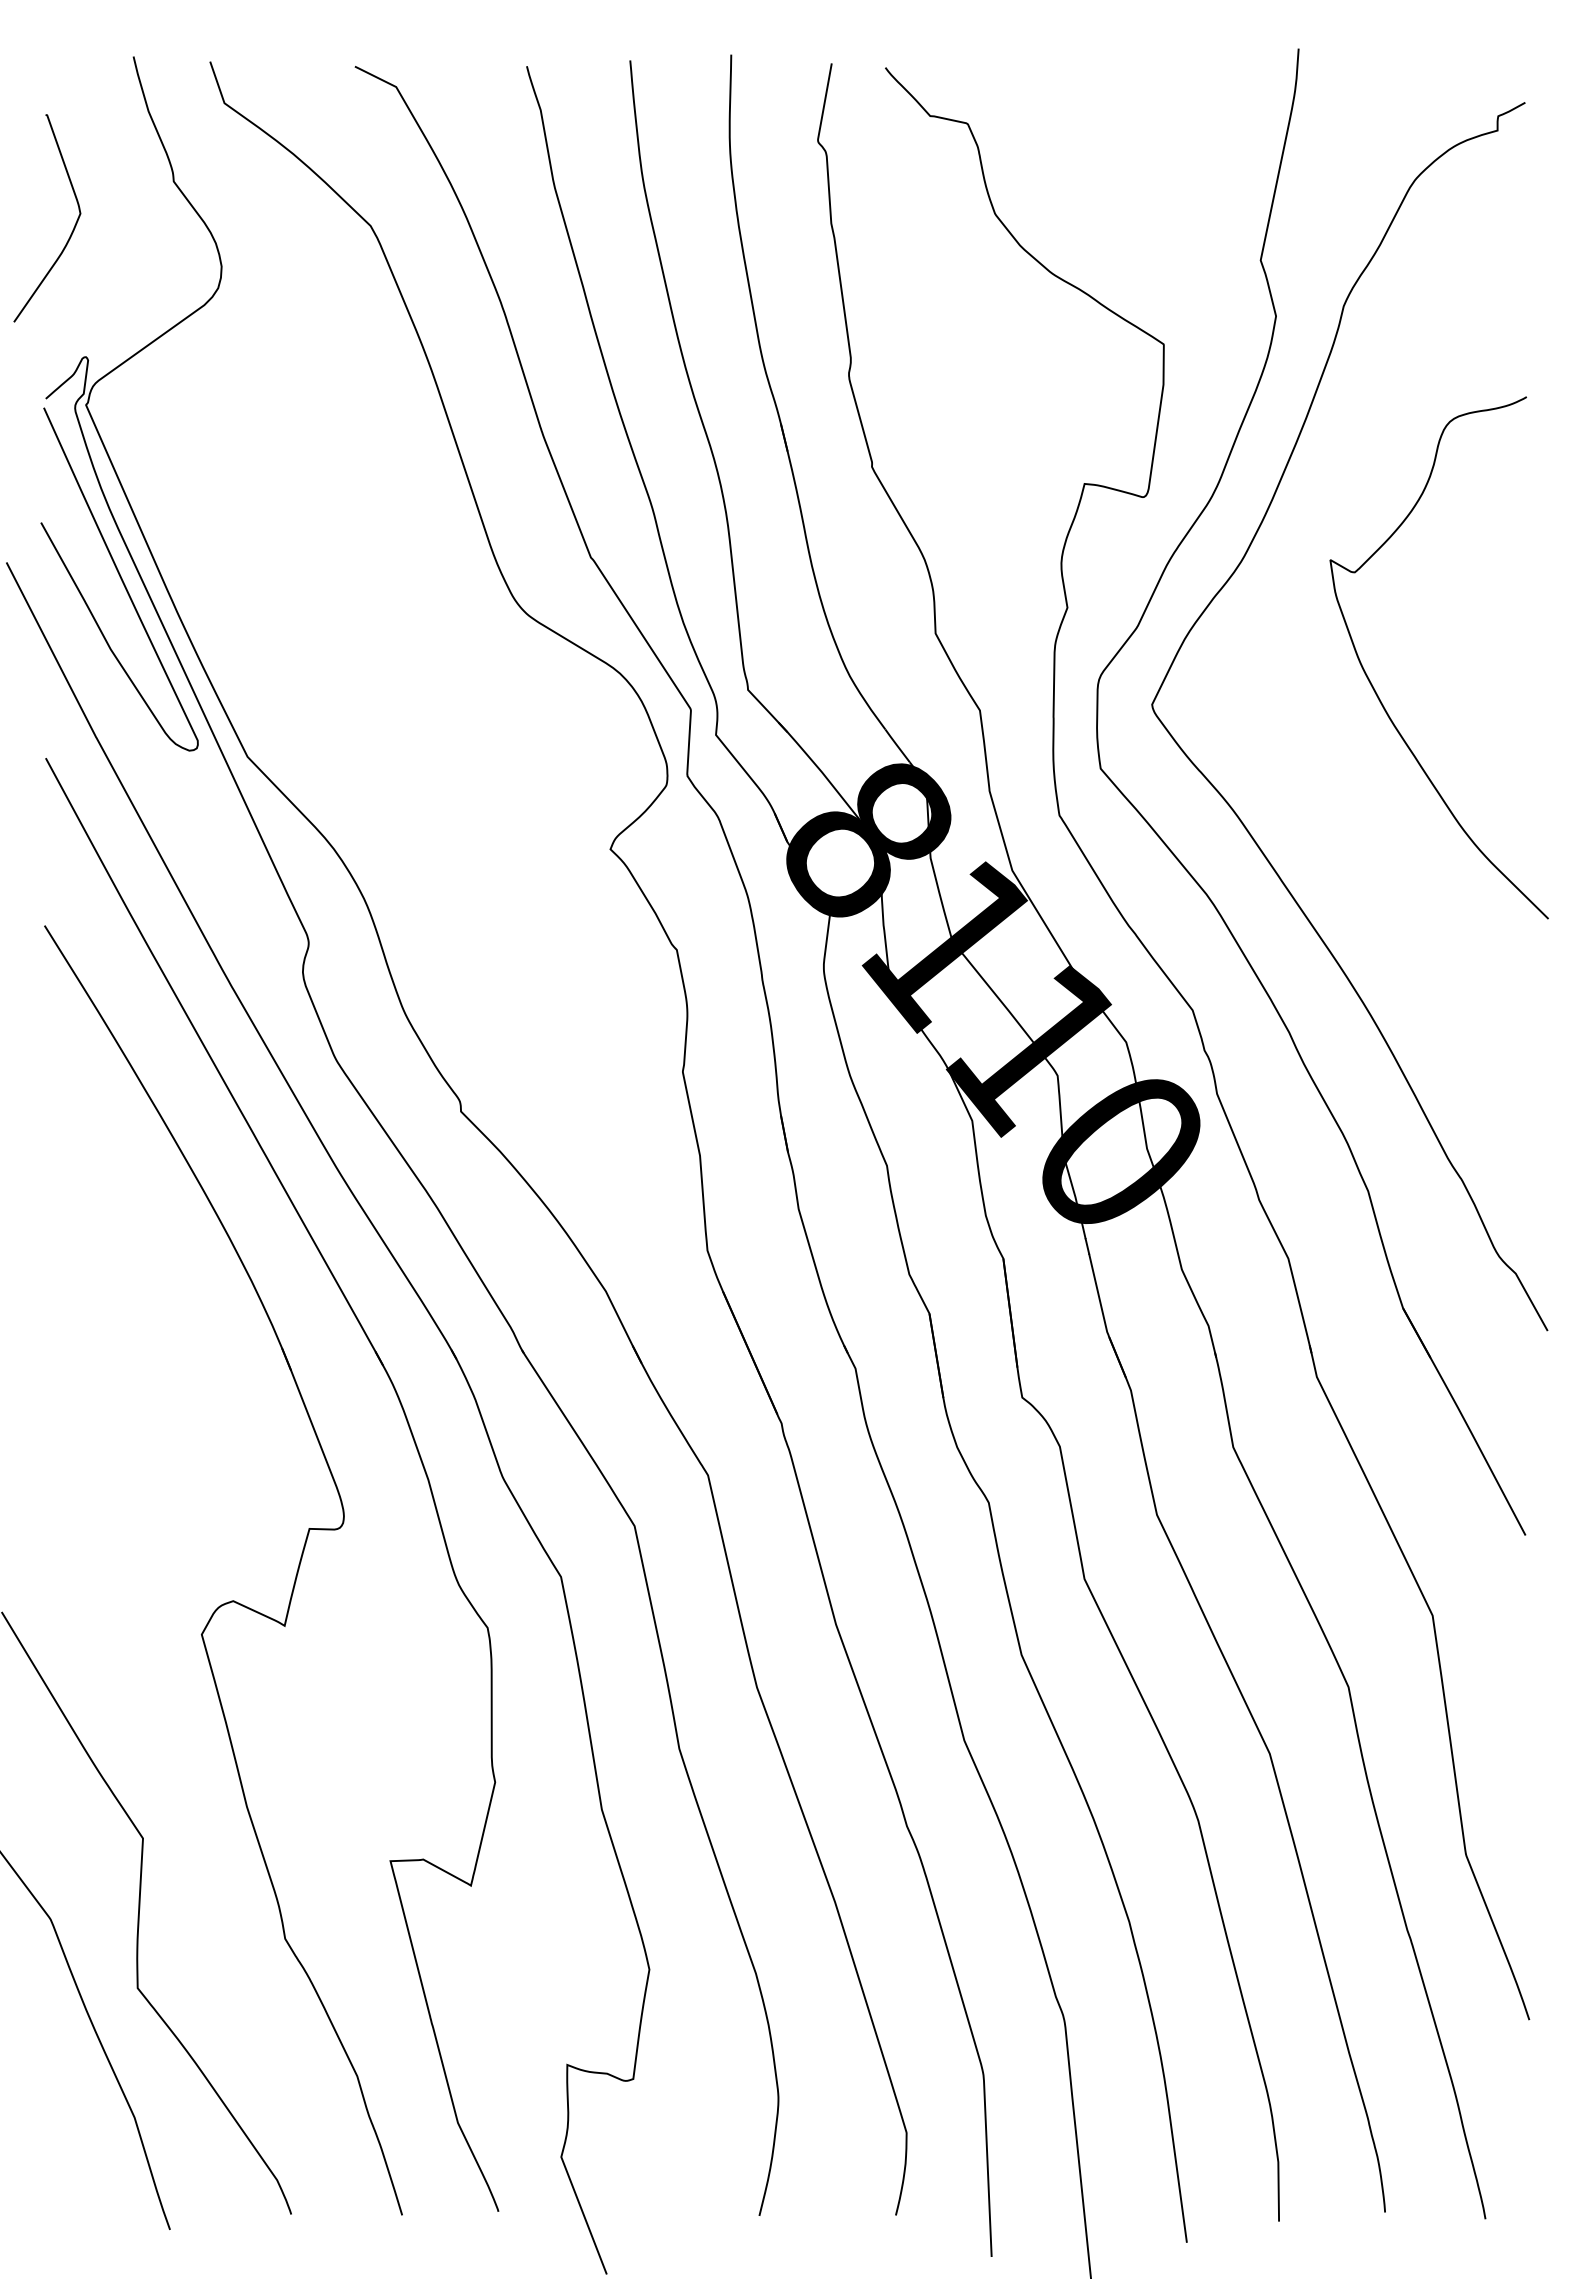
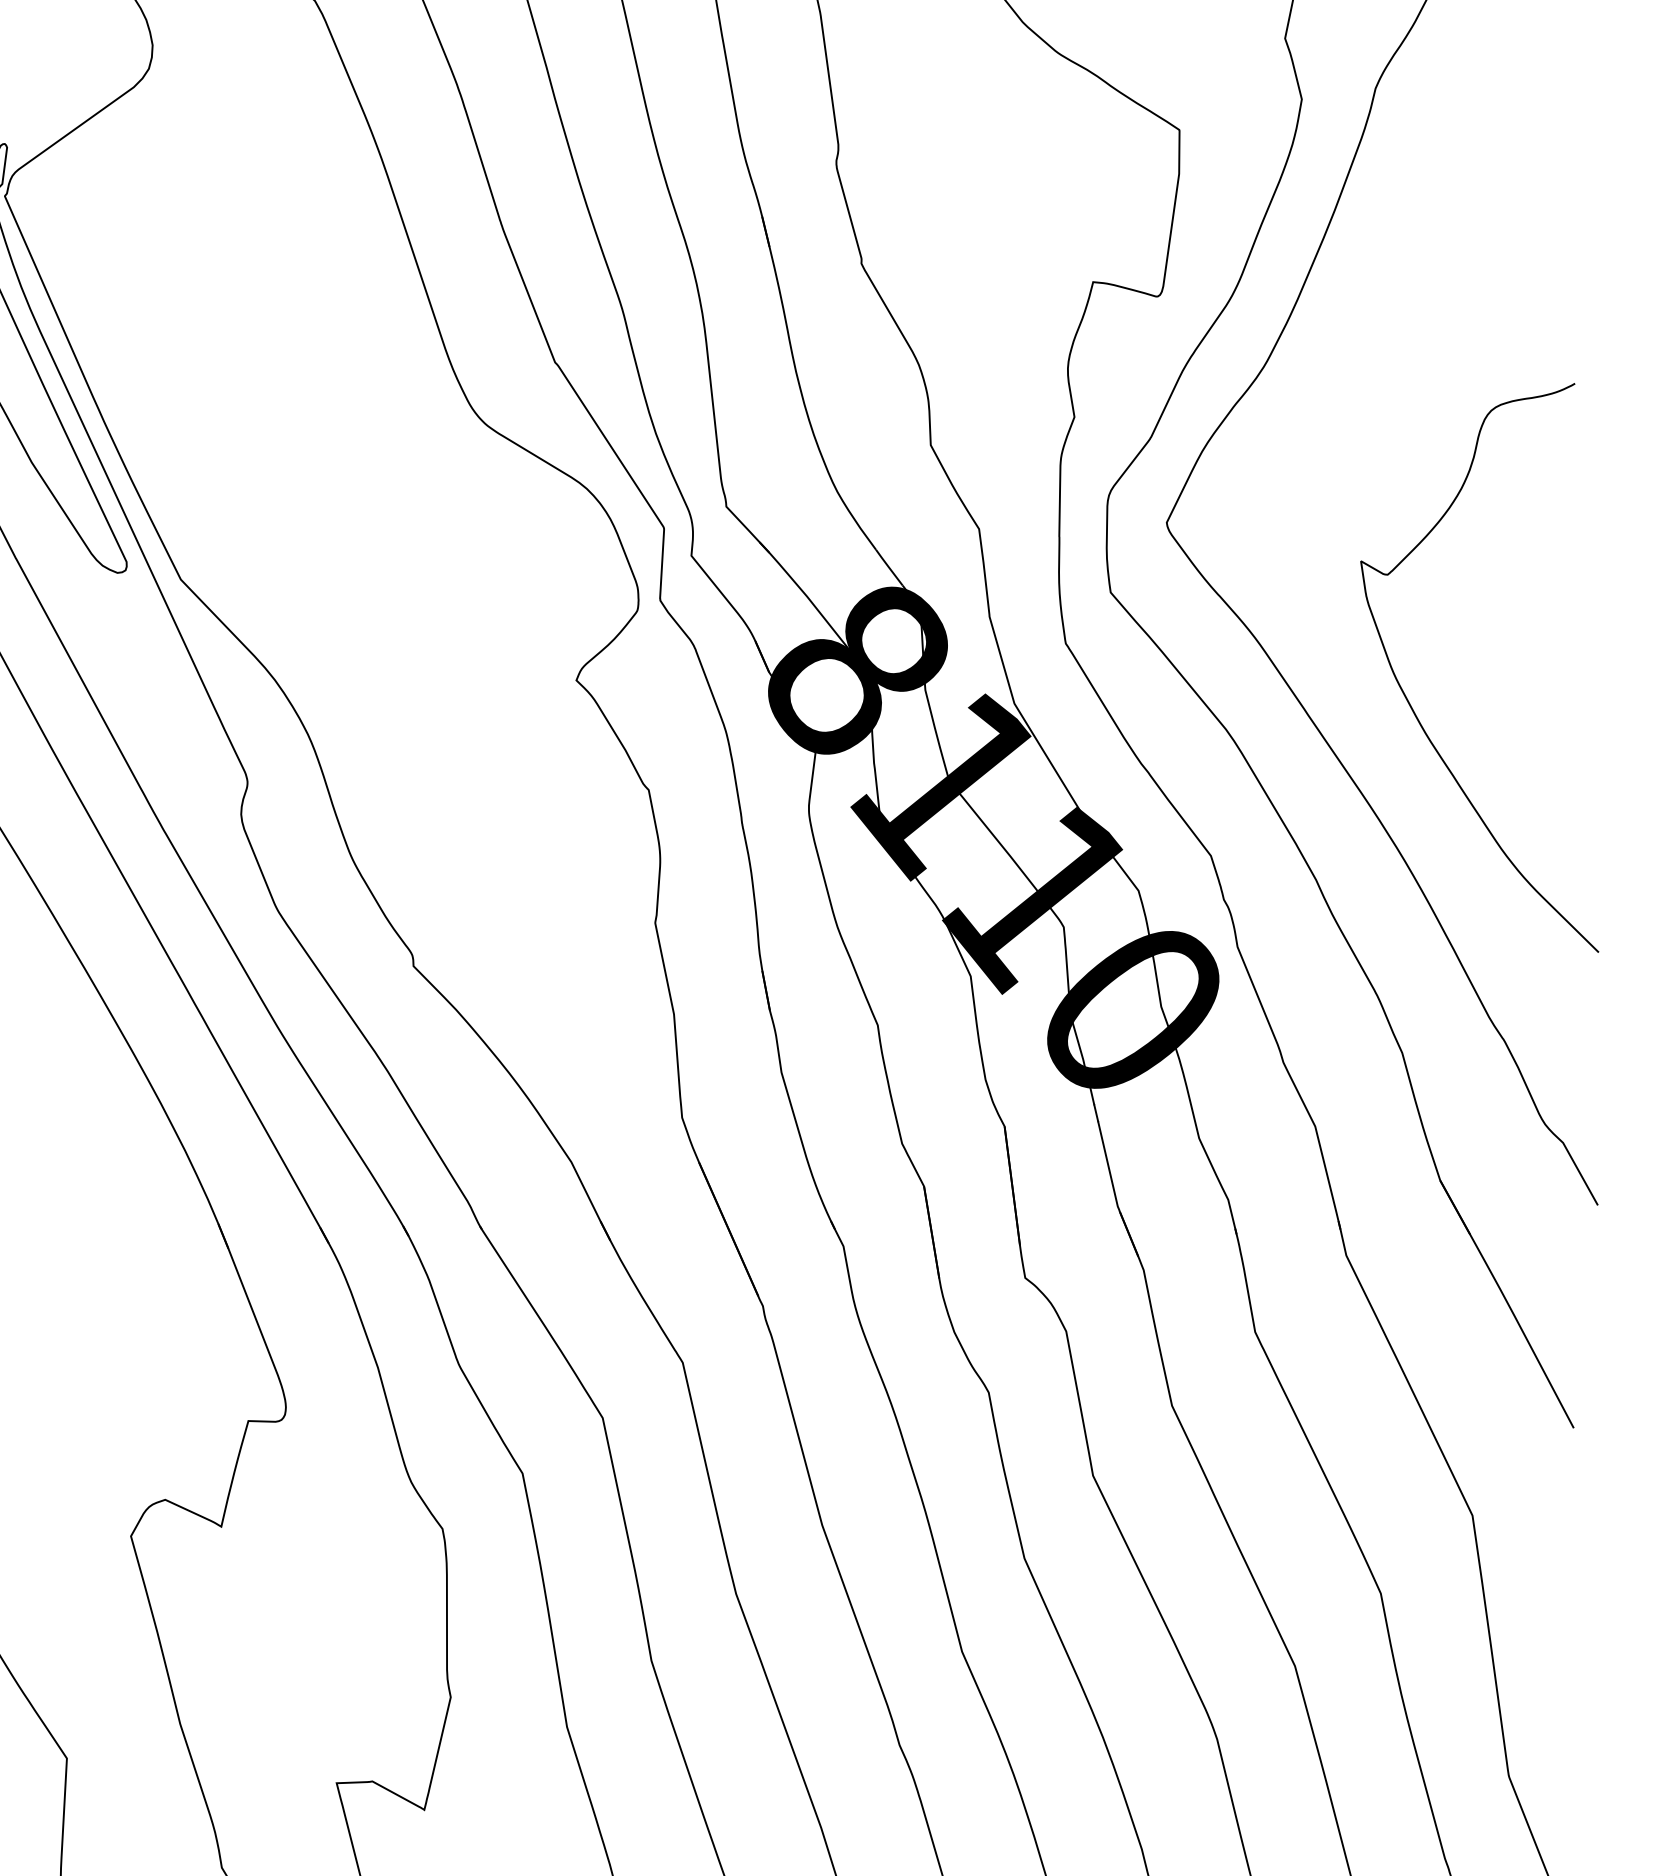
curve: (1375, 689) -> (1410, 702), moved

